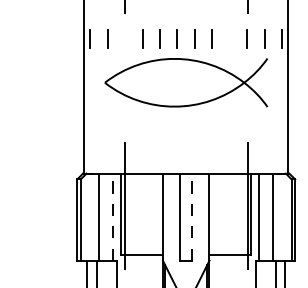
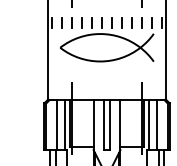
line: (124, 38) -> (71, 22), added
line: (228, 38) -> (131, 22), added
line: (112, 216) -> (64, 124), dashed -> solid
line: (192, 216) -> (110, 124), dashed -> solid

